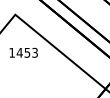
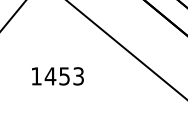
text: (23, 52) -> (57, 75), moved

